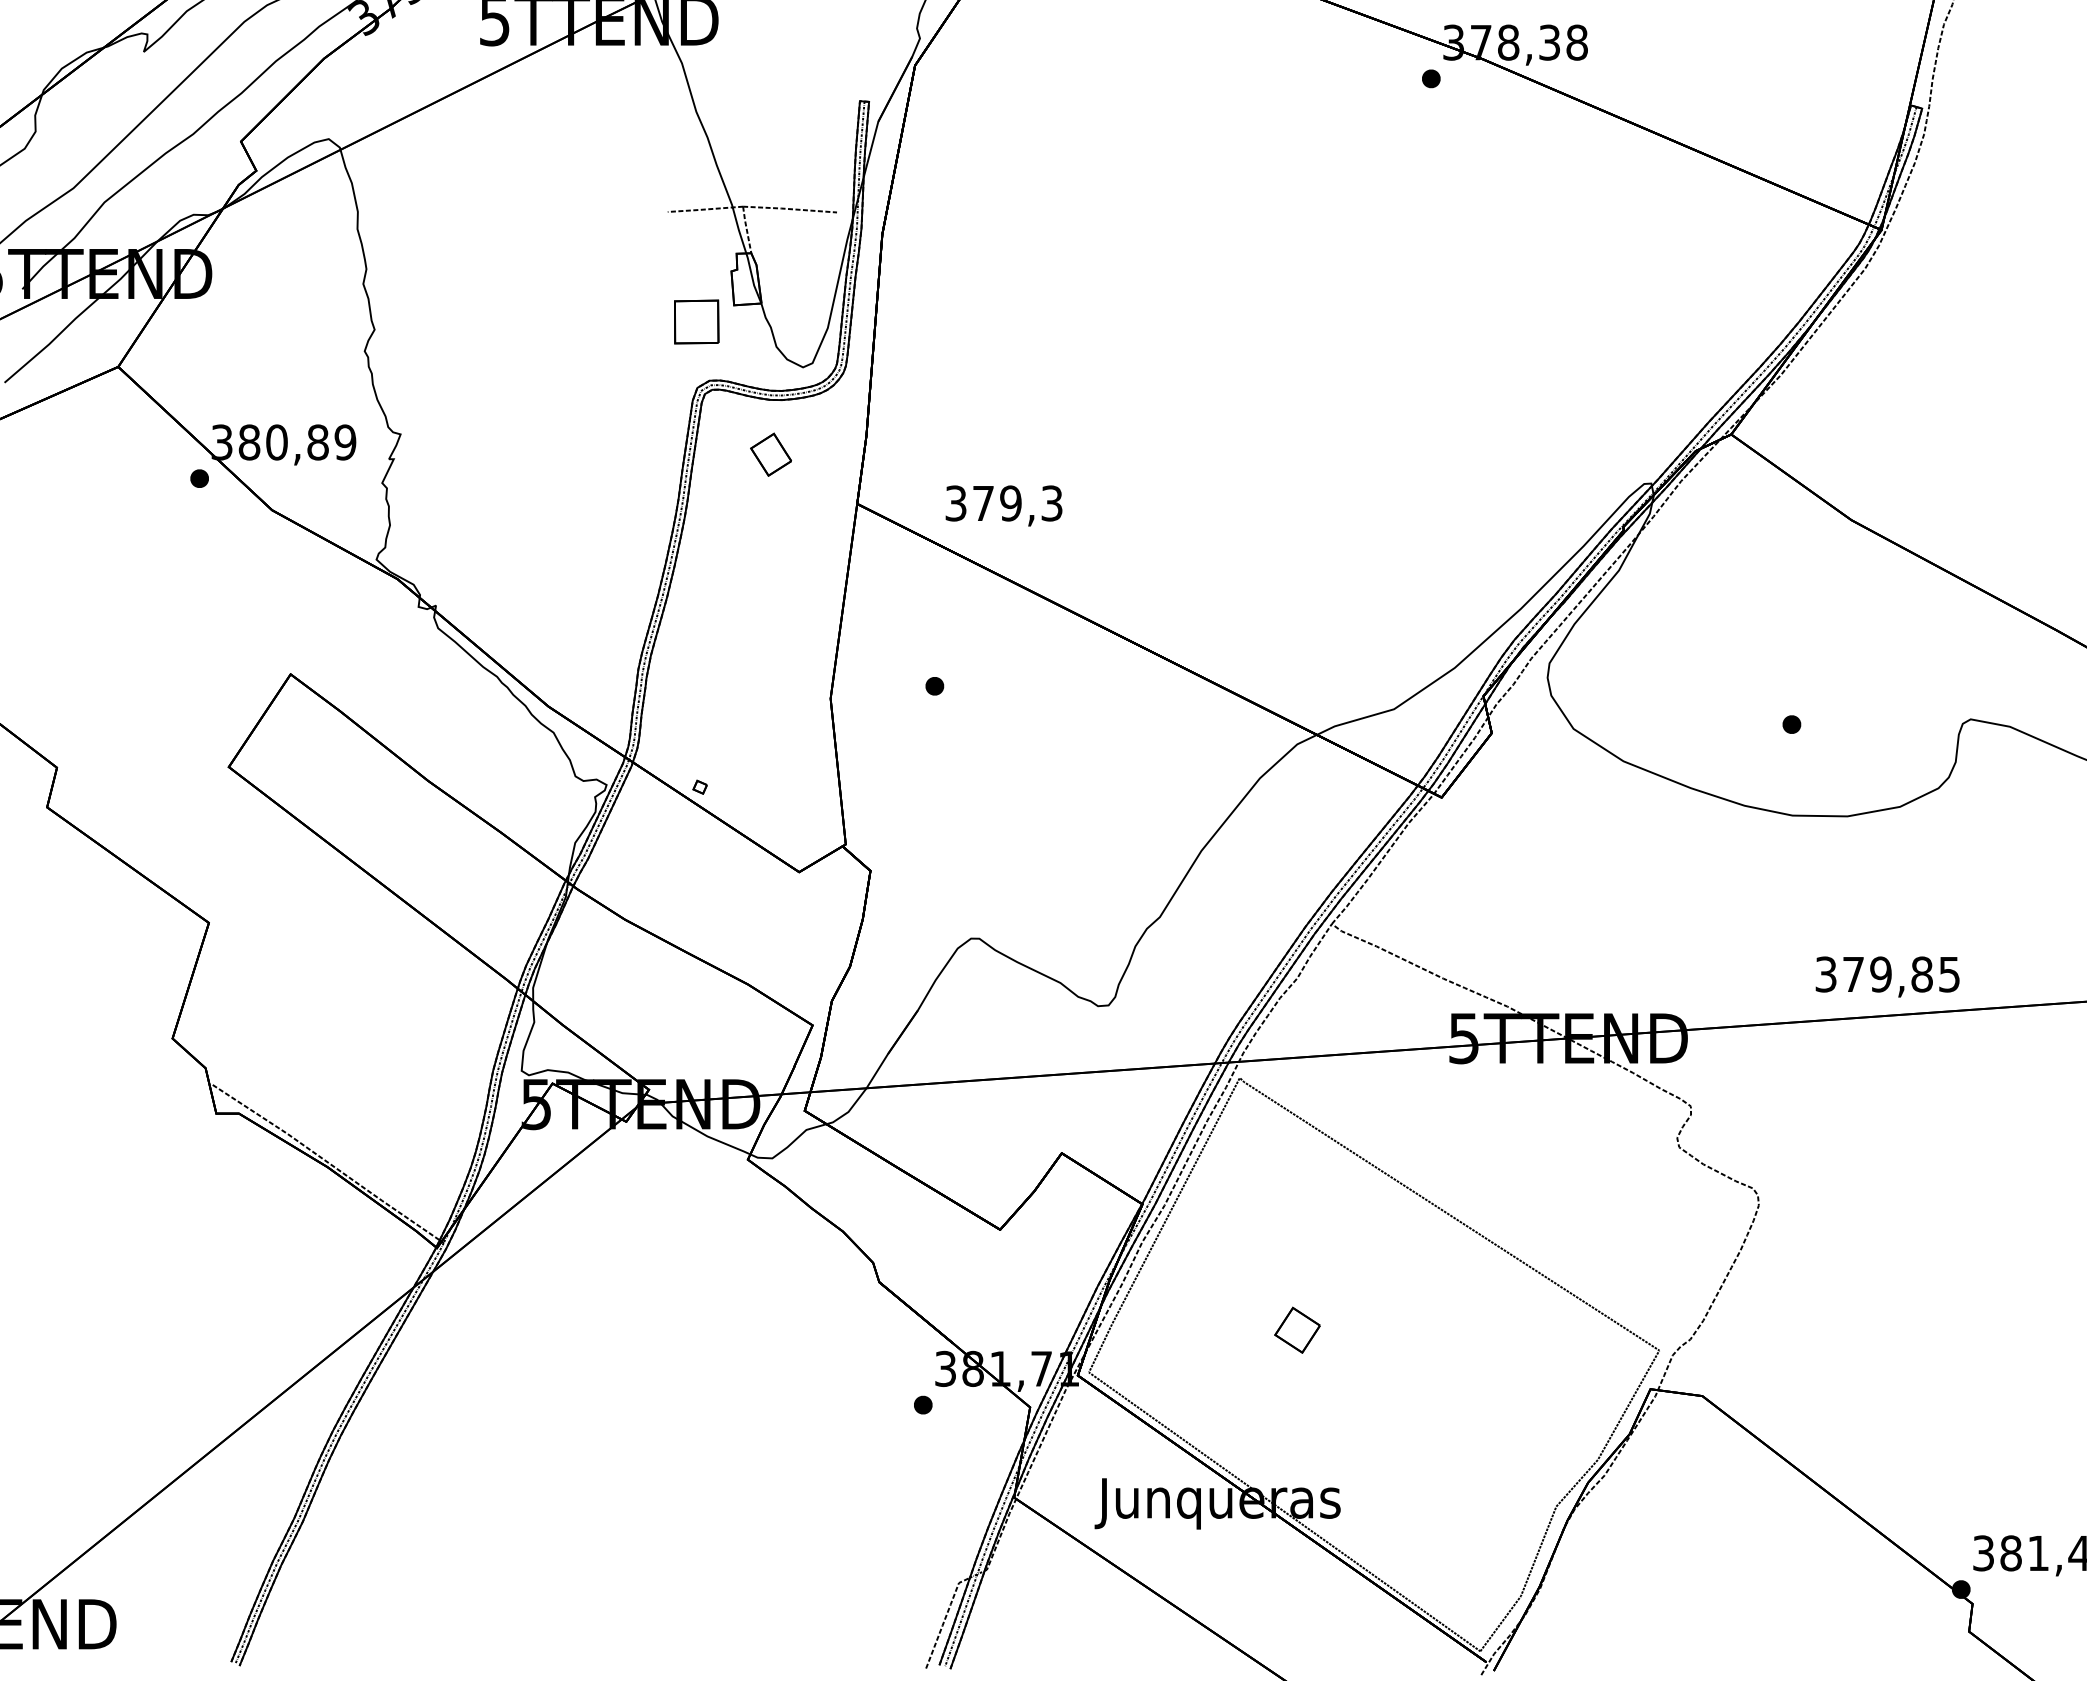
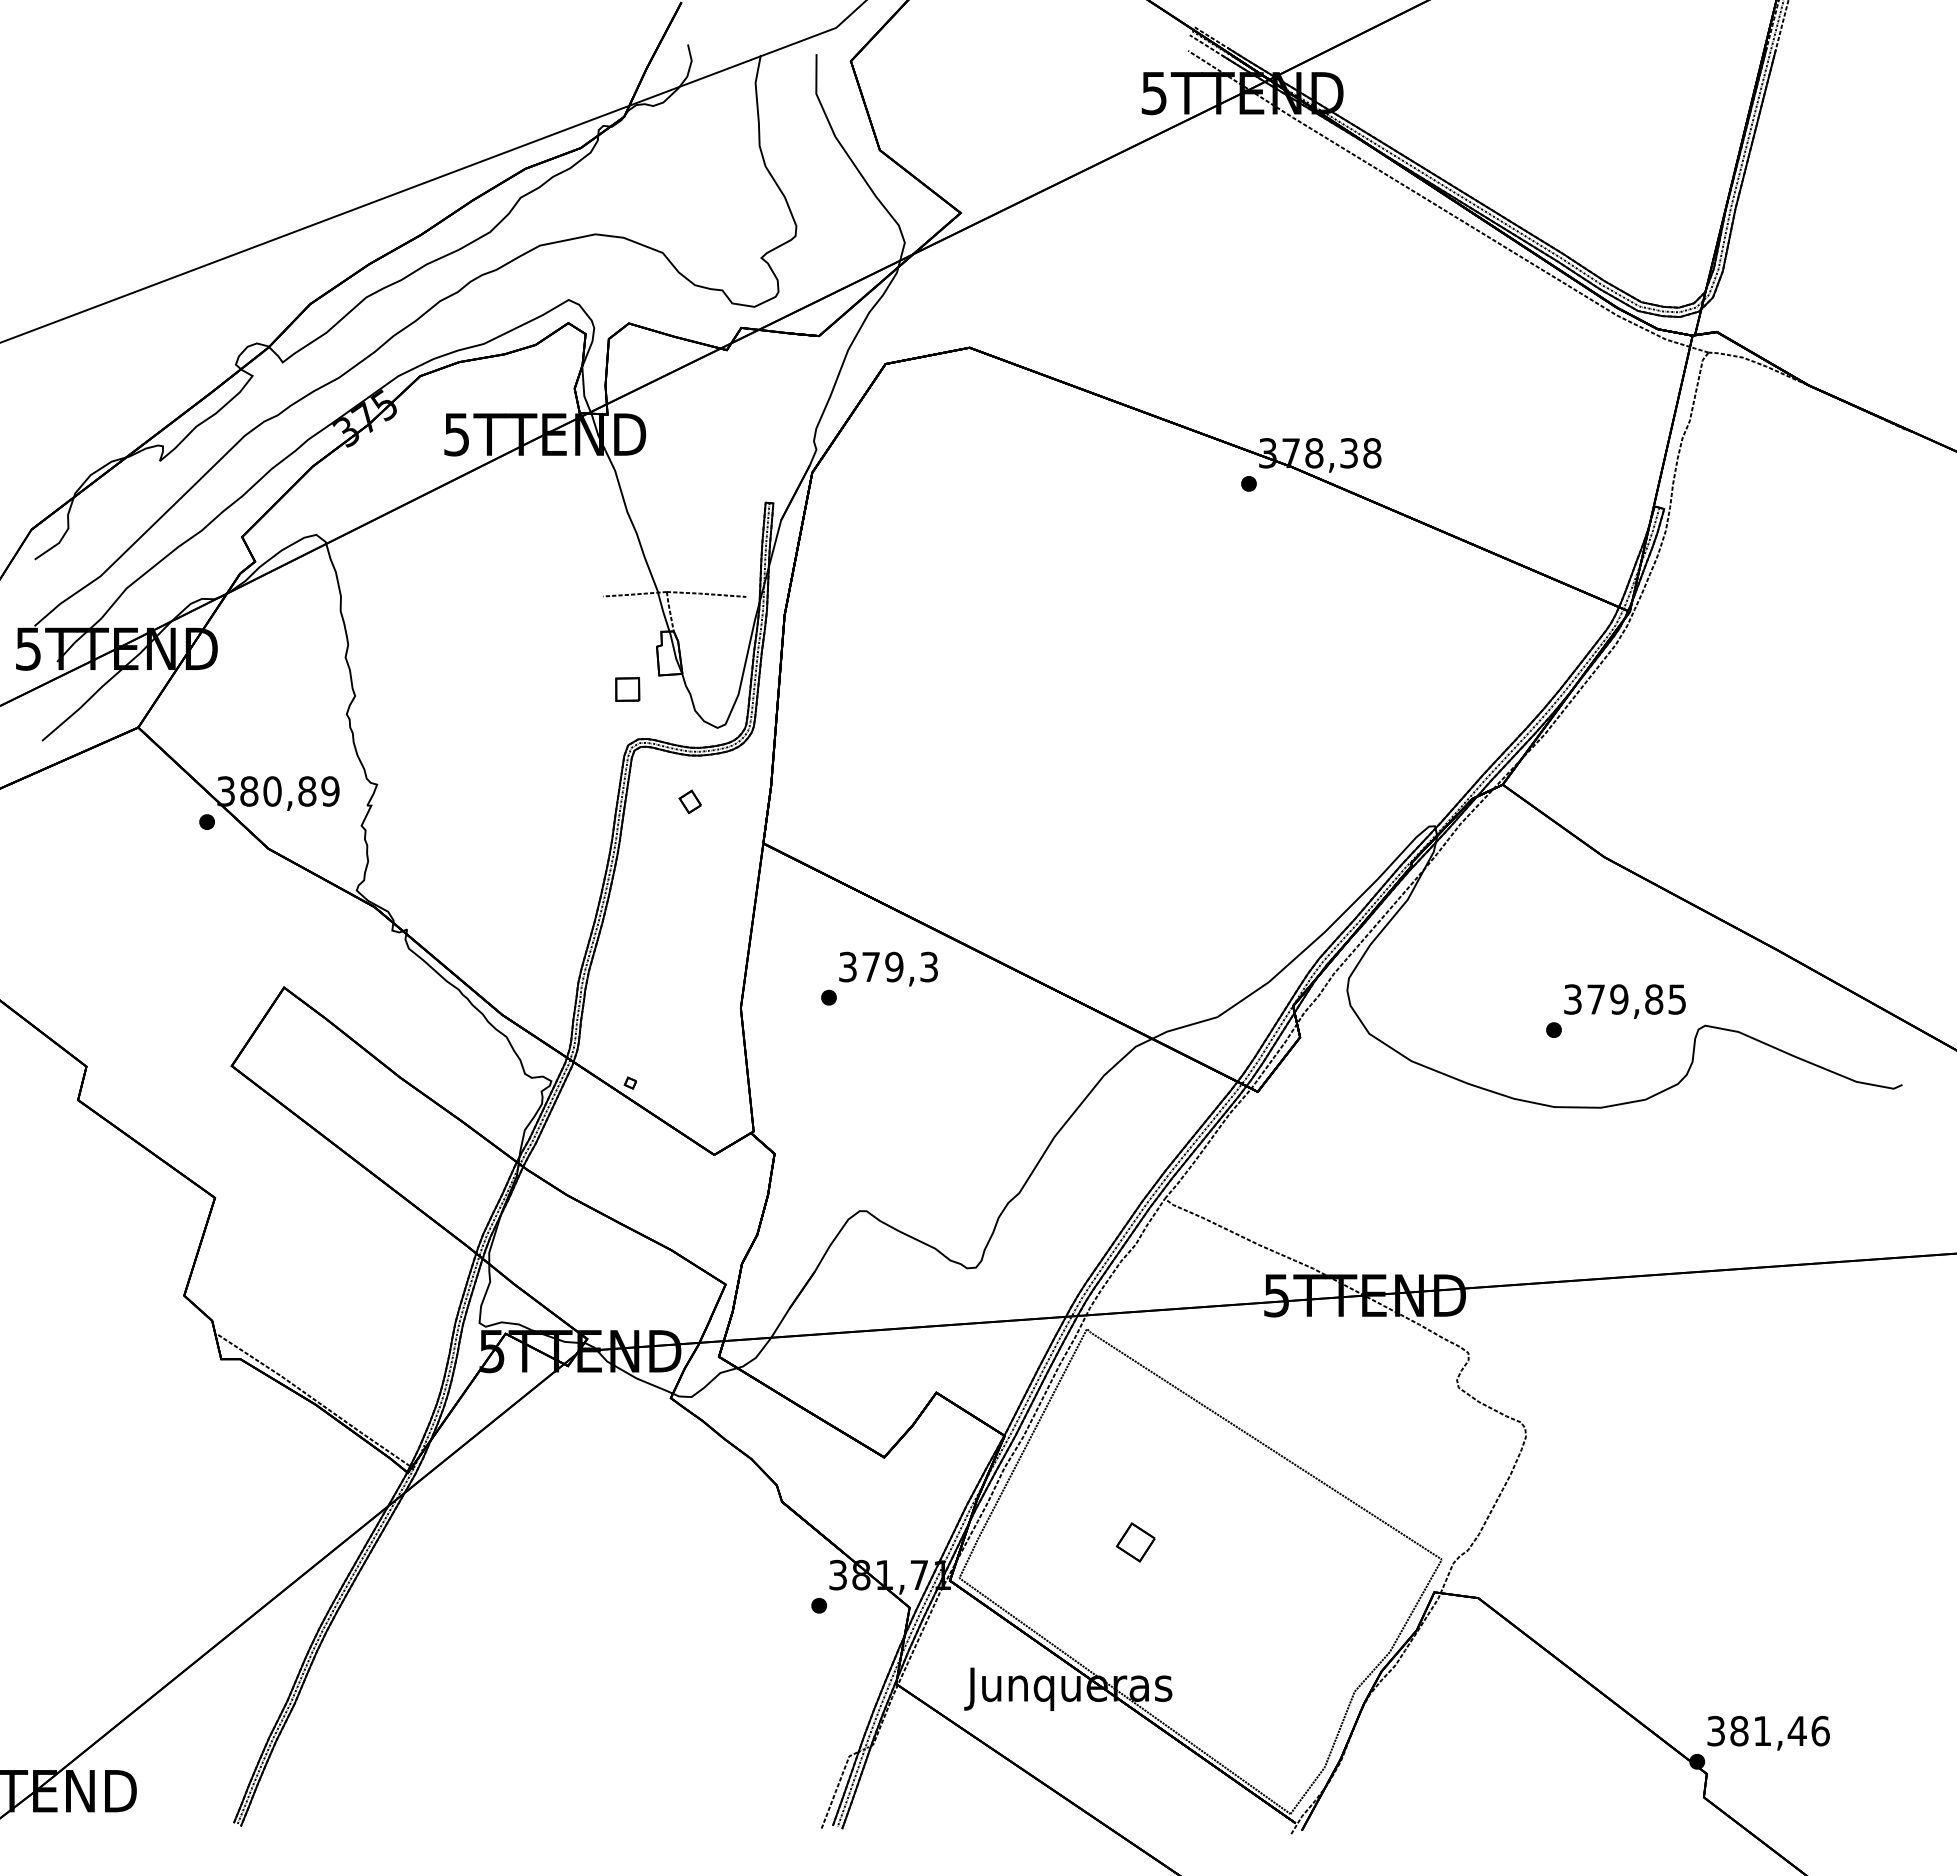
part: (696, 321) -> (627, 689), size x0.62
part: (769, 454) -> (689, 801), size x0.62
text: (1003, 505) -> (888, 968), moved
text: (1887, 976) -> (1624, 1001), moved

